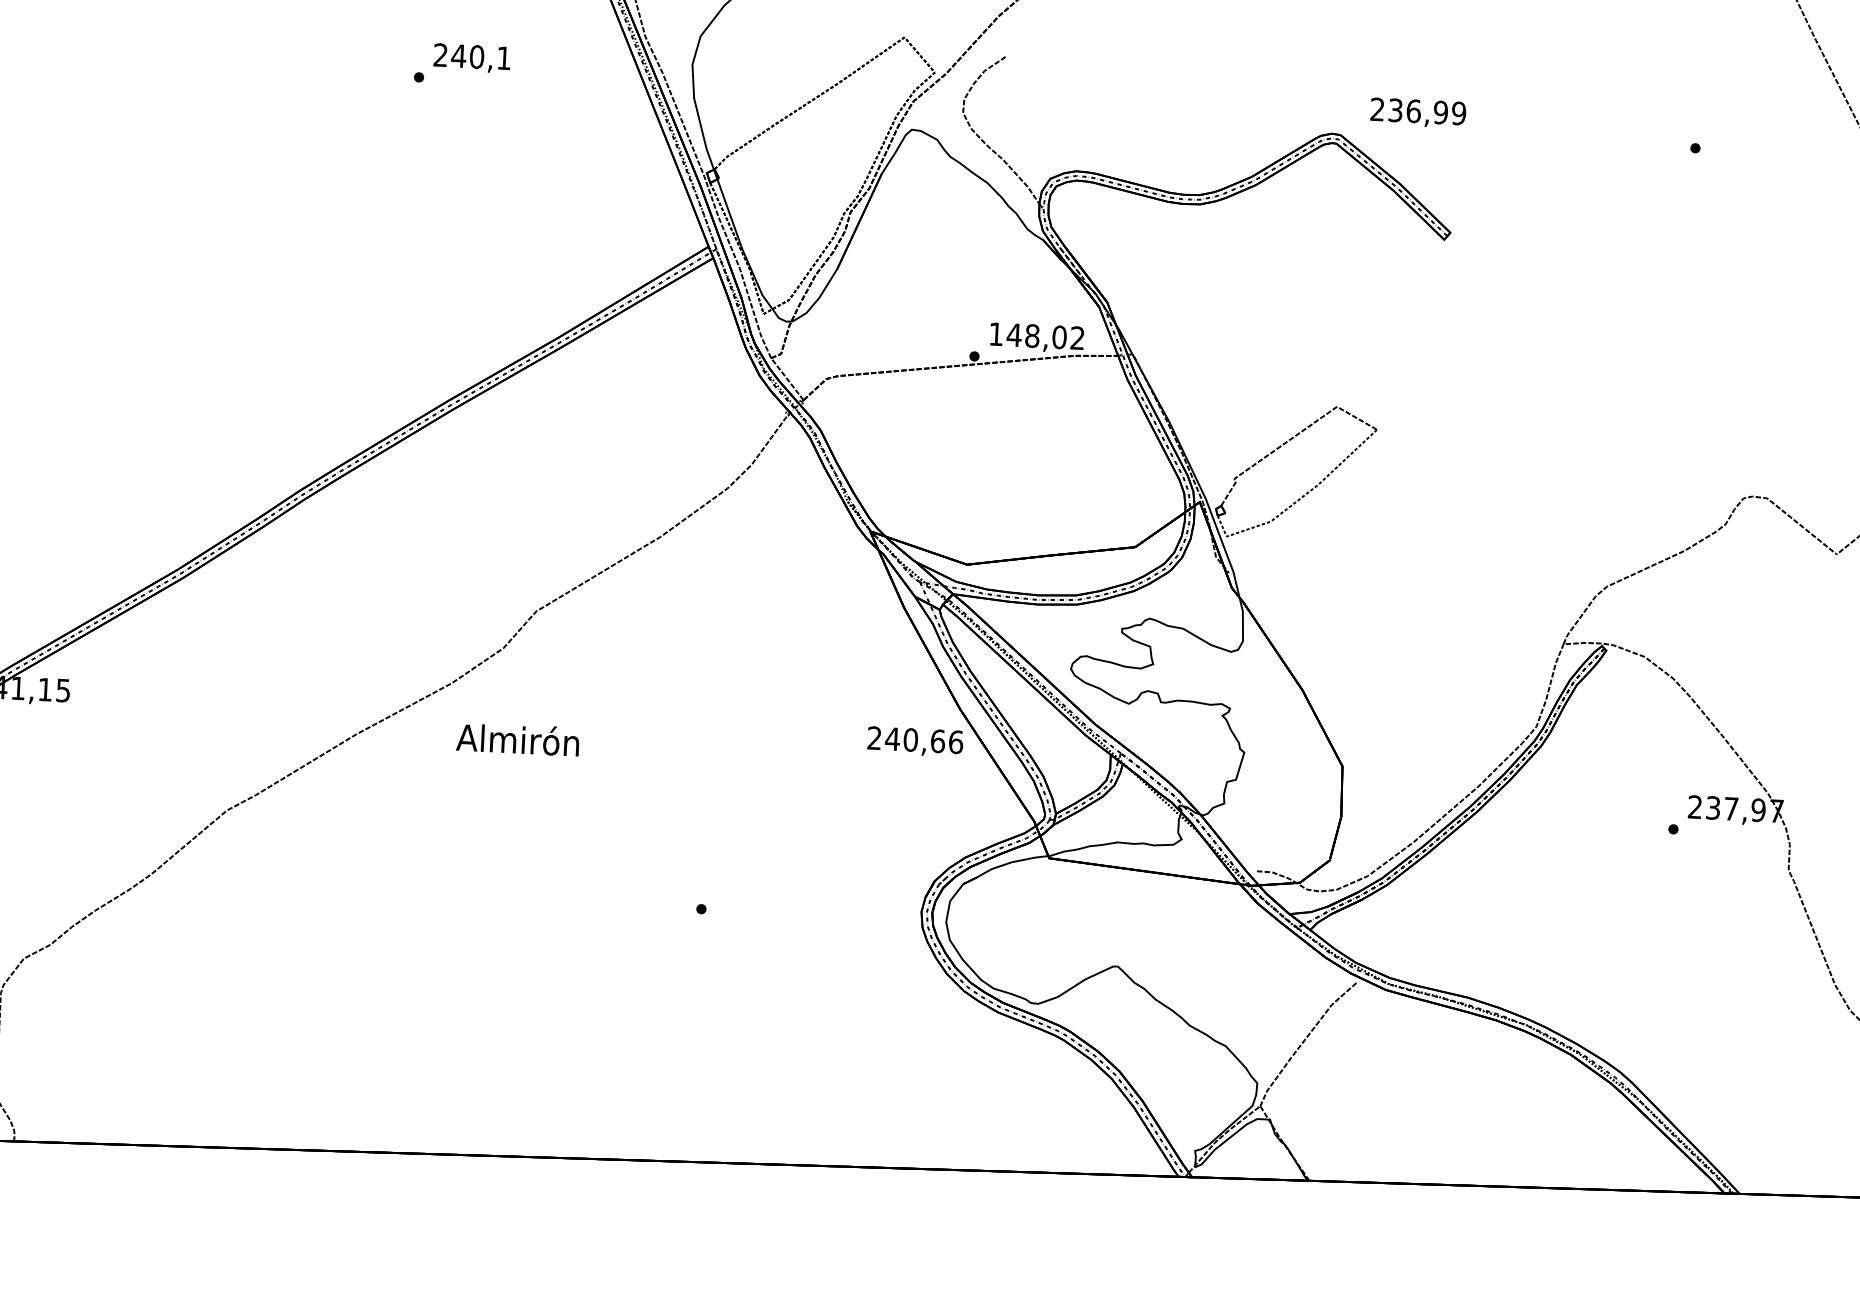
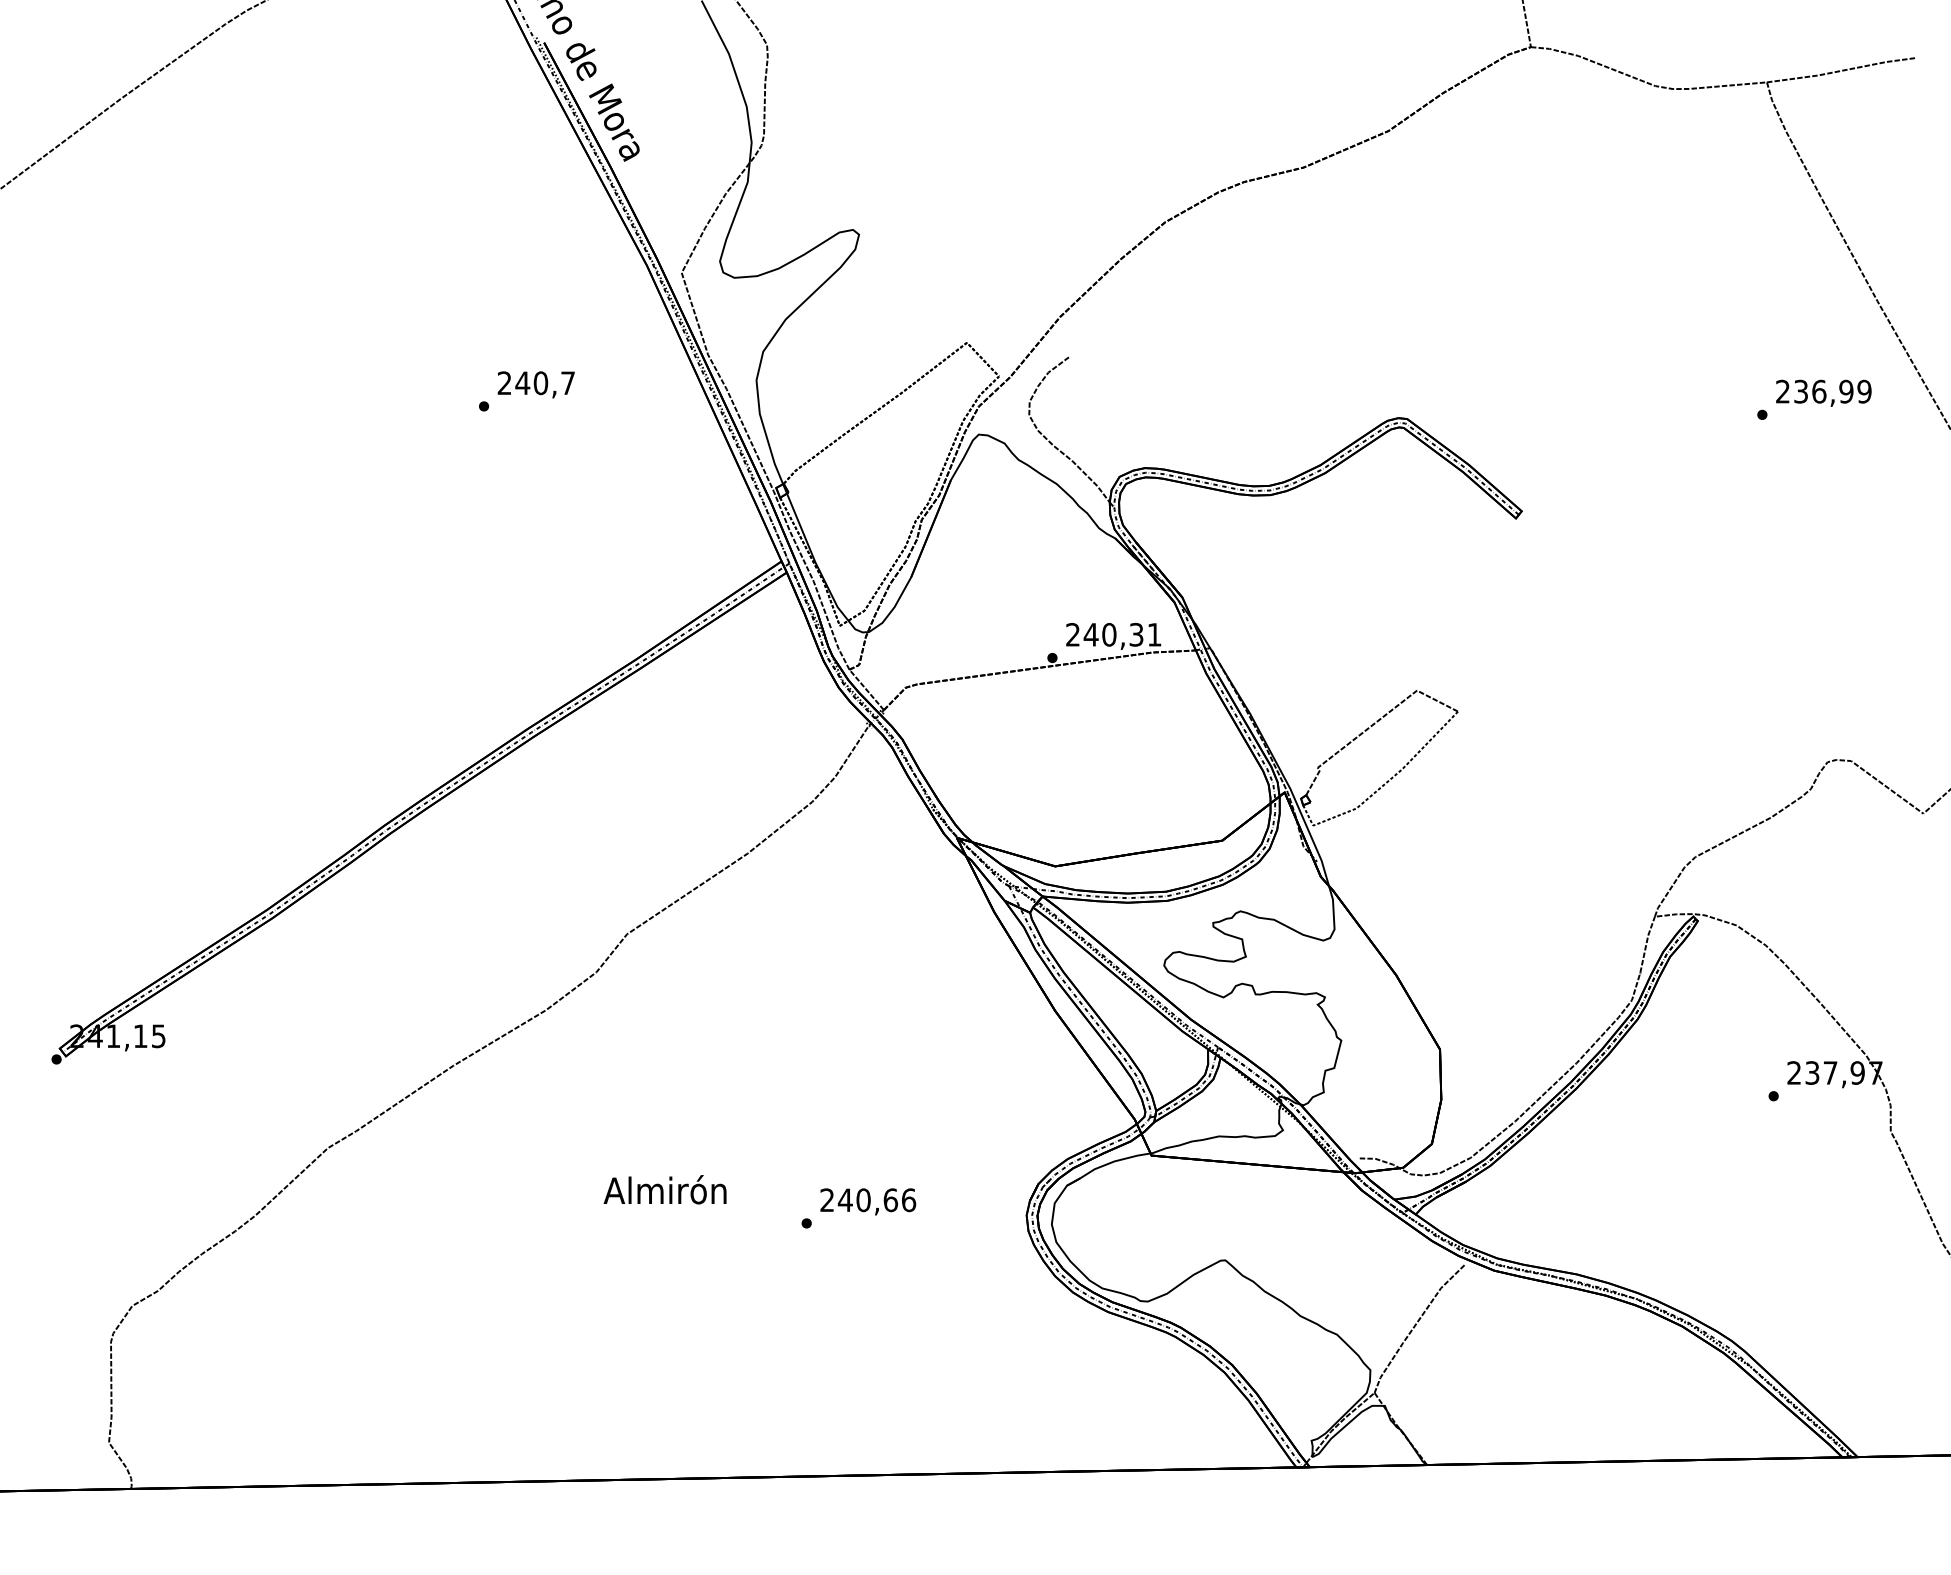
text: (503, 57) -> (567, 382), 240,1 -> 240,7
text: (1417, 112) -> (1823, 392), moved
text: (1036, 335) -> (1113, 634), 148,02 -> 240,31
text: (517, 739) -> (664, 1189), moved
text: (915, 741) -> (868, 1201), moved

